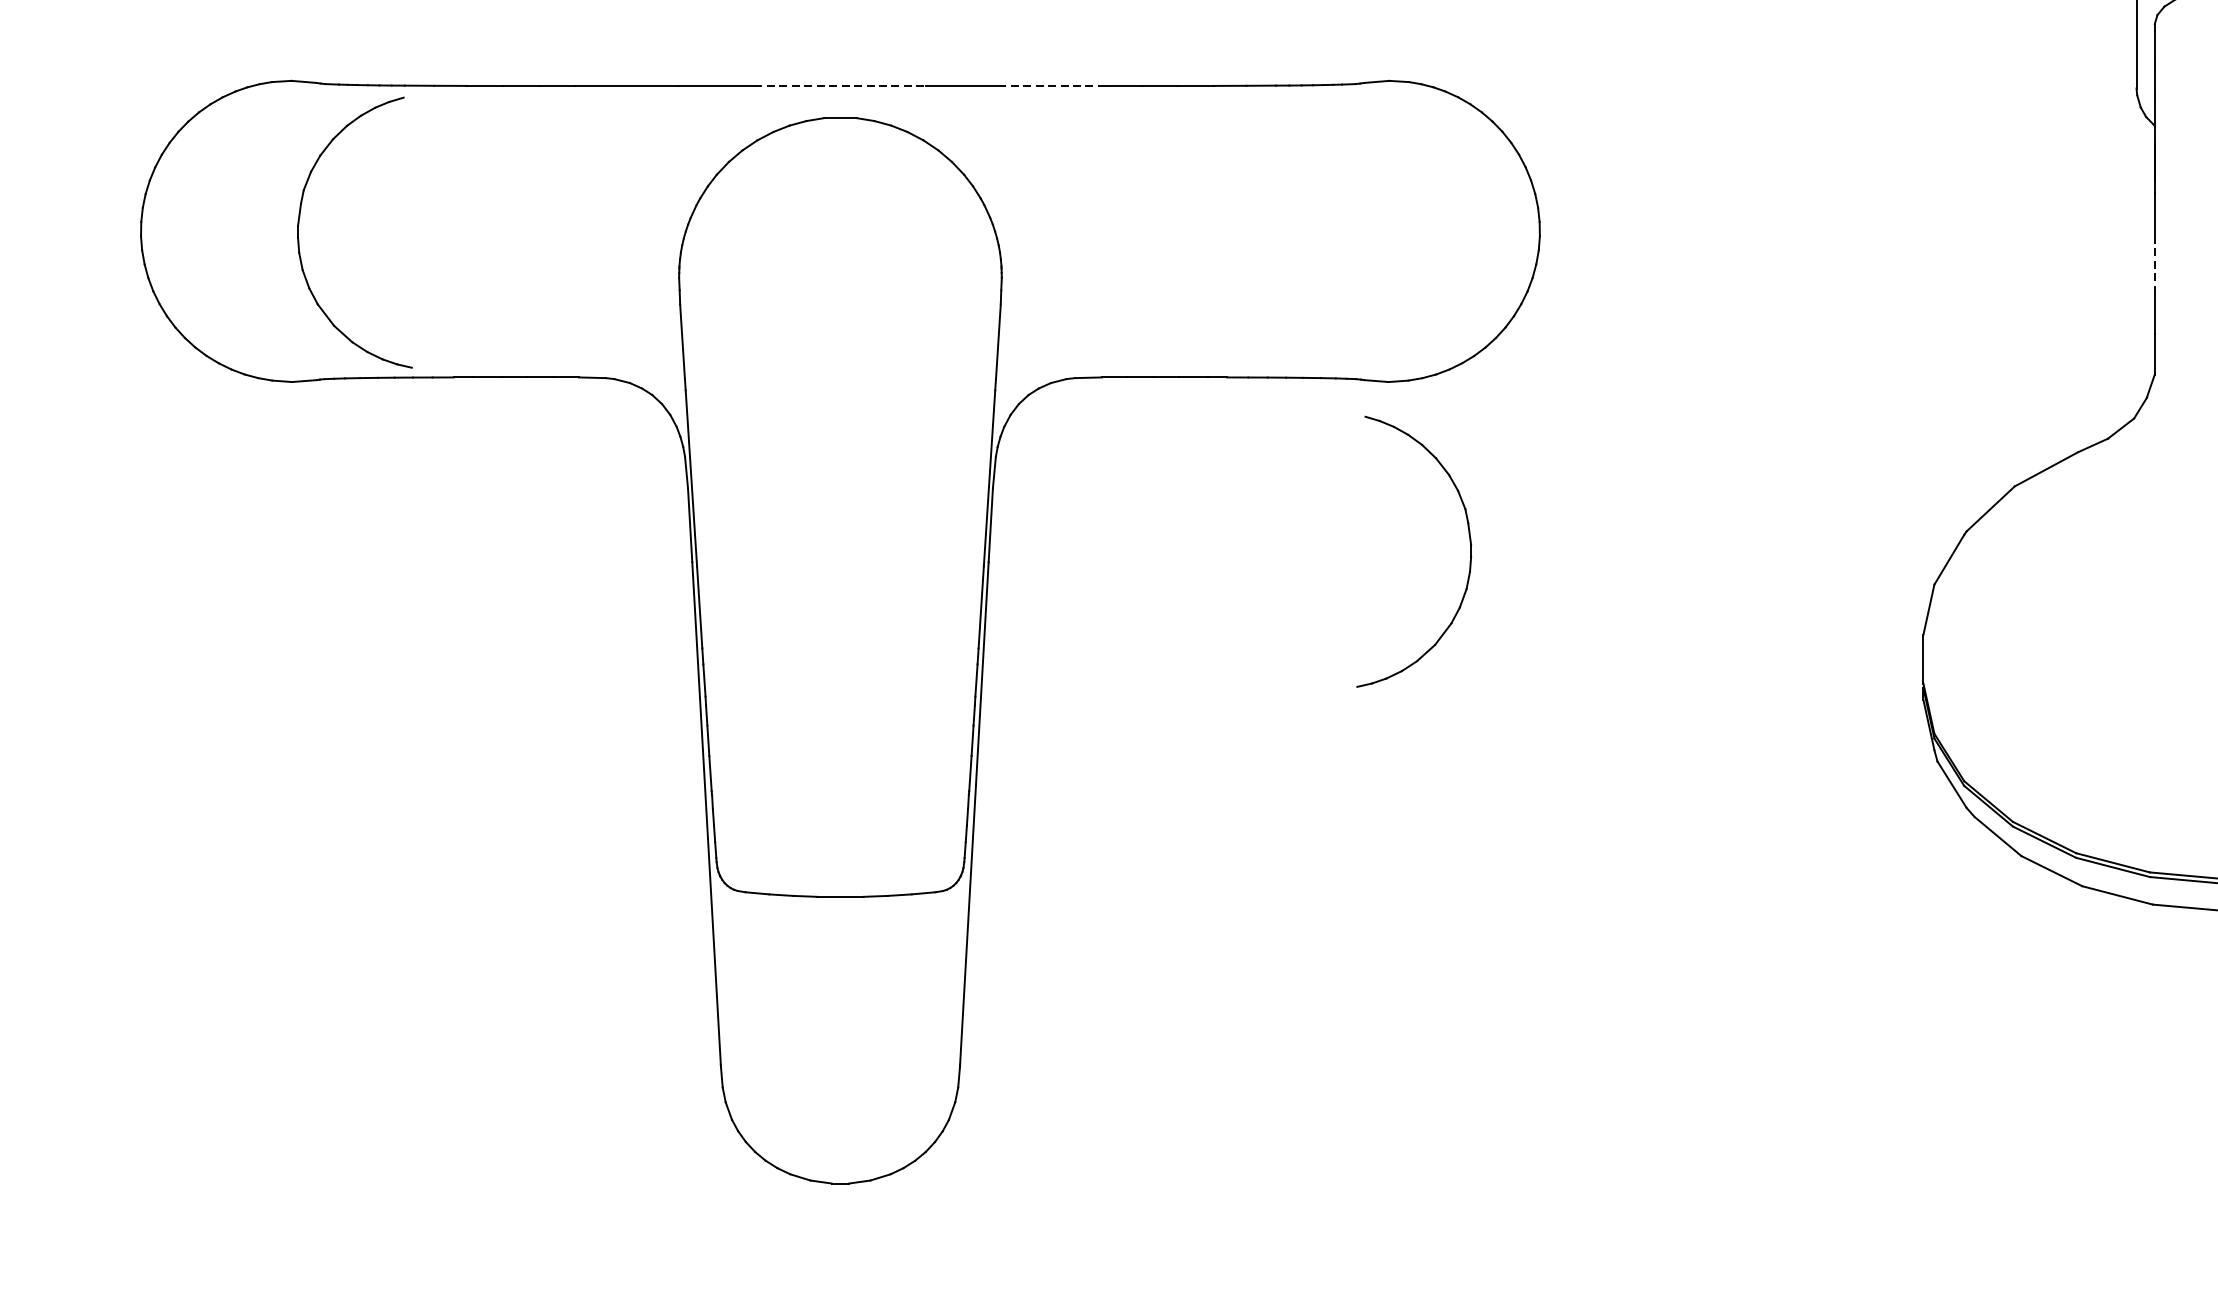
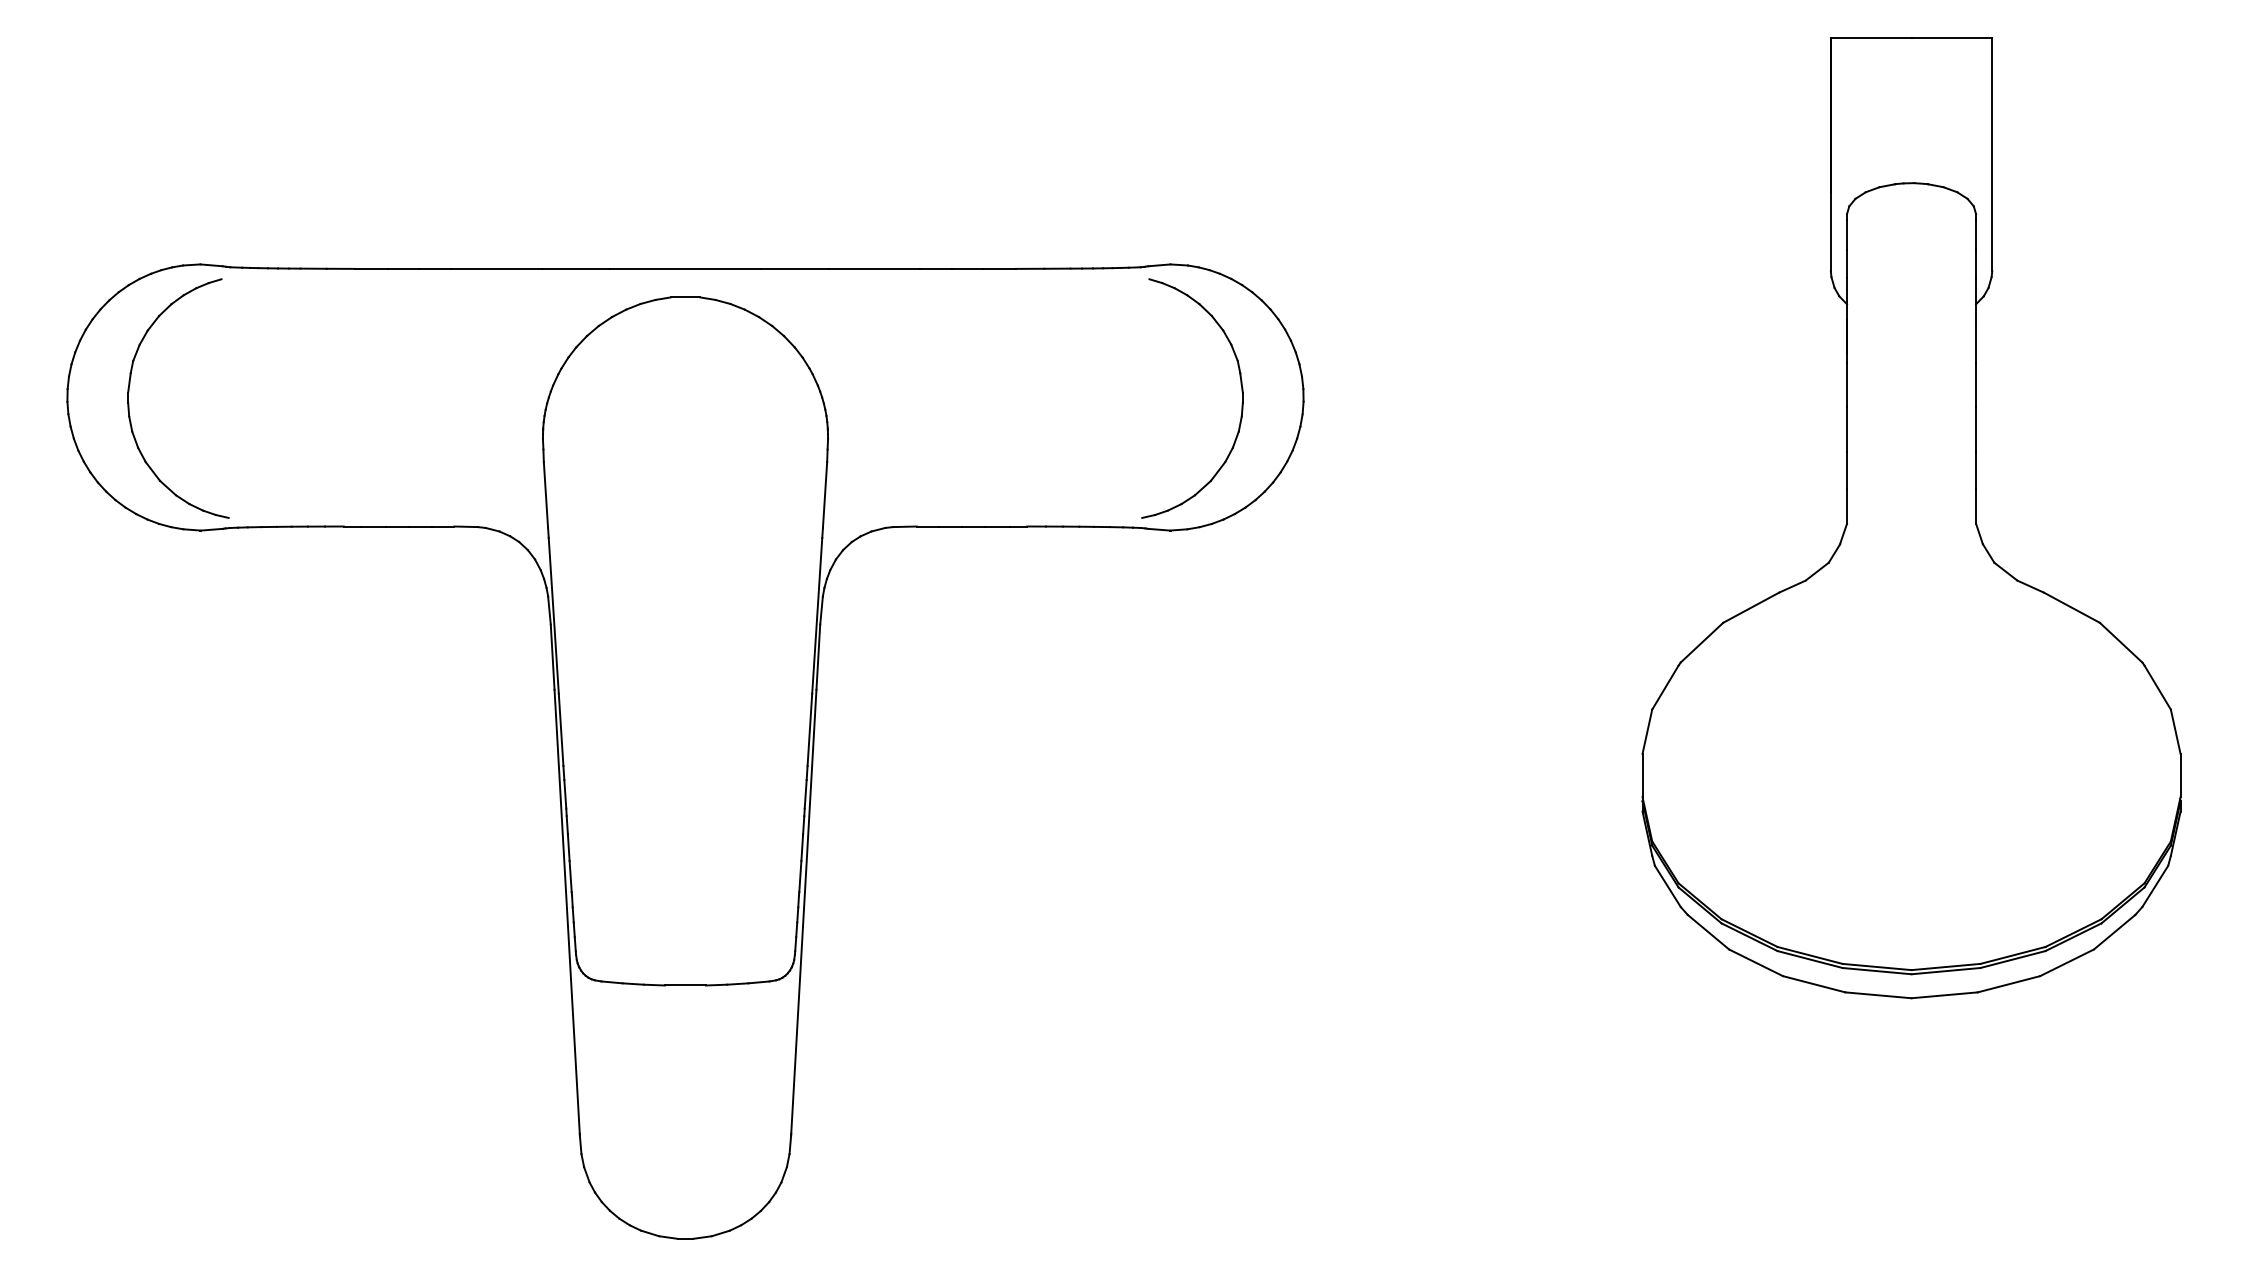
line: (840, 85) -> (685, 268), dashed -> solid
line: (1054, 85) -> (874, 268), dashed -> solid
part: (299, 238) -> (129, 403), moved
line: (2154, 267) -> (1846, 429), dashed -> solid
part: (1469, 557) -> (1241, 403), moved

